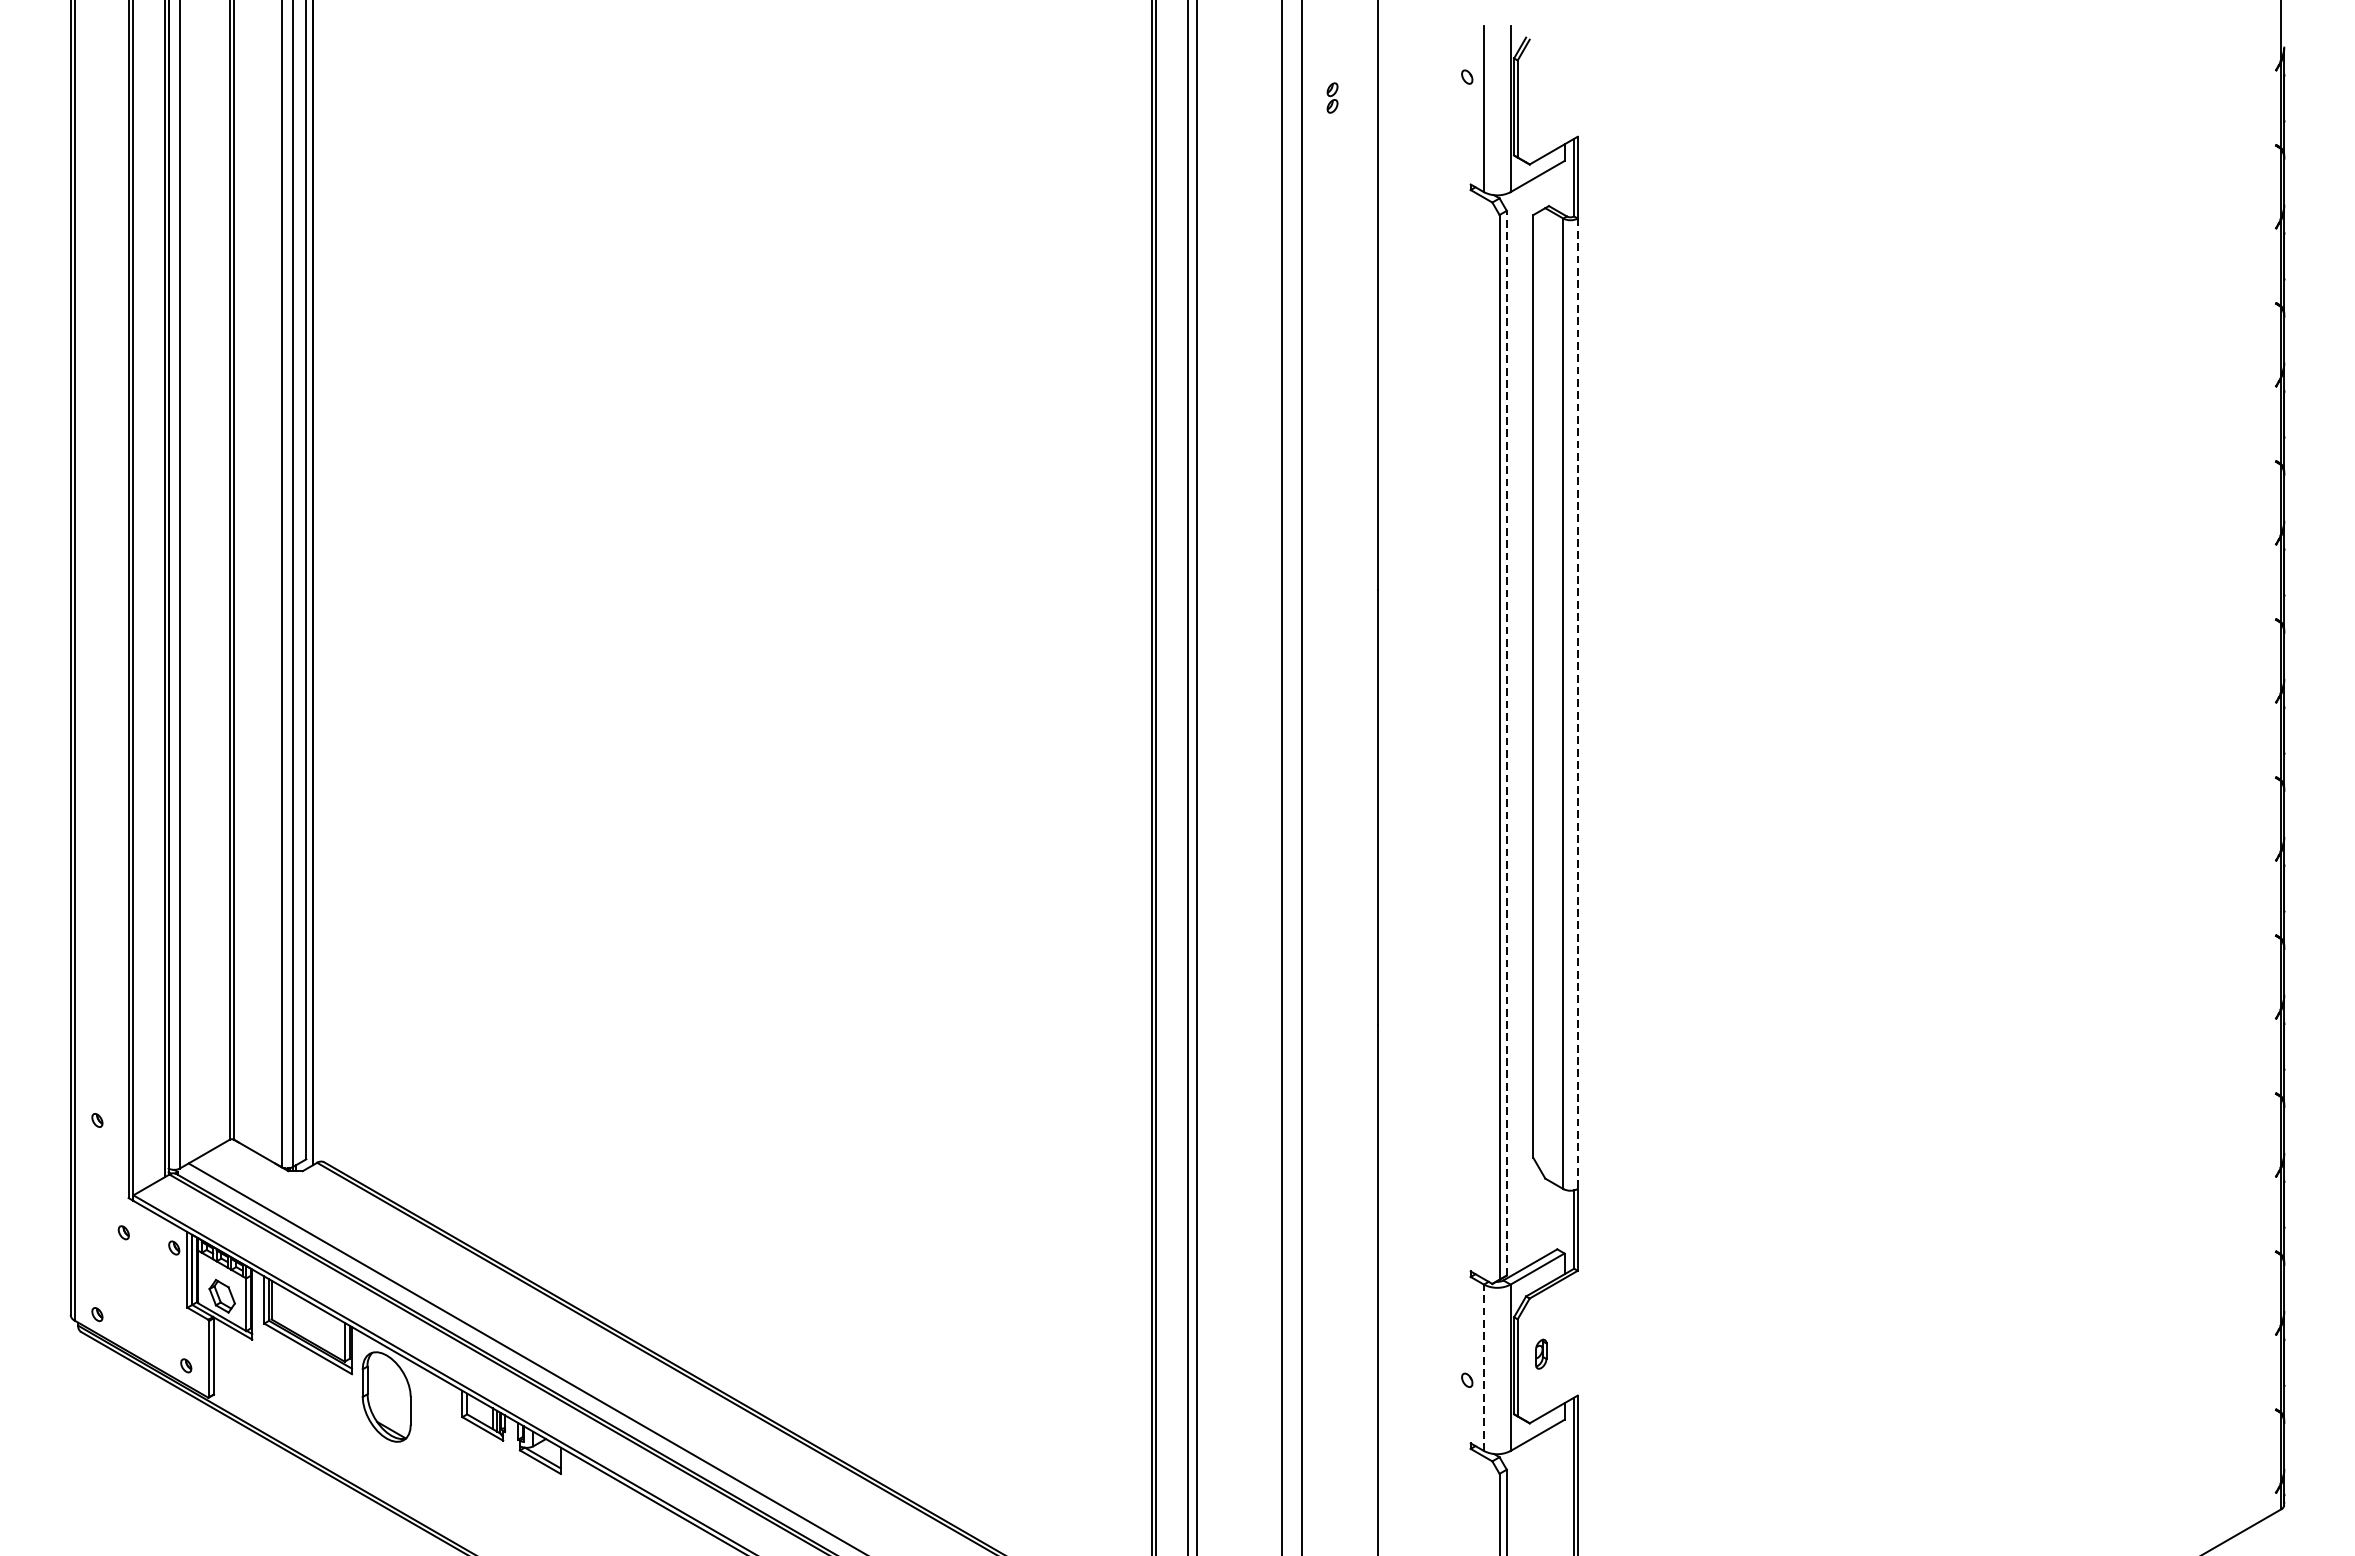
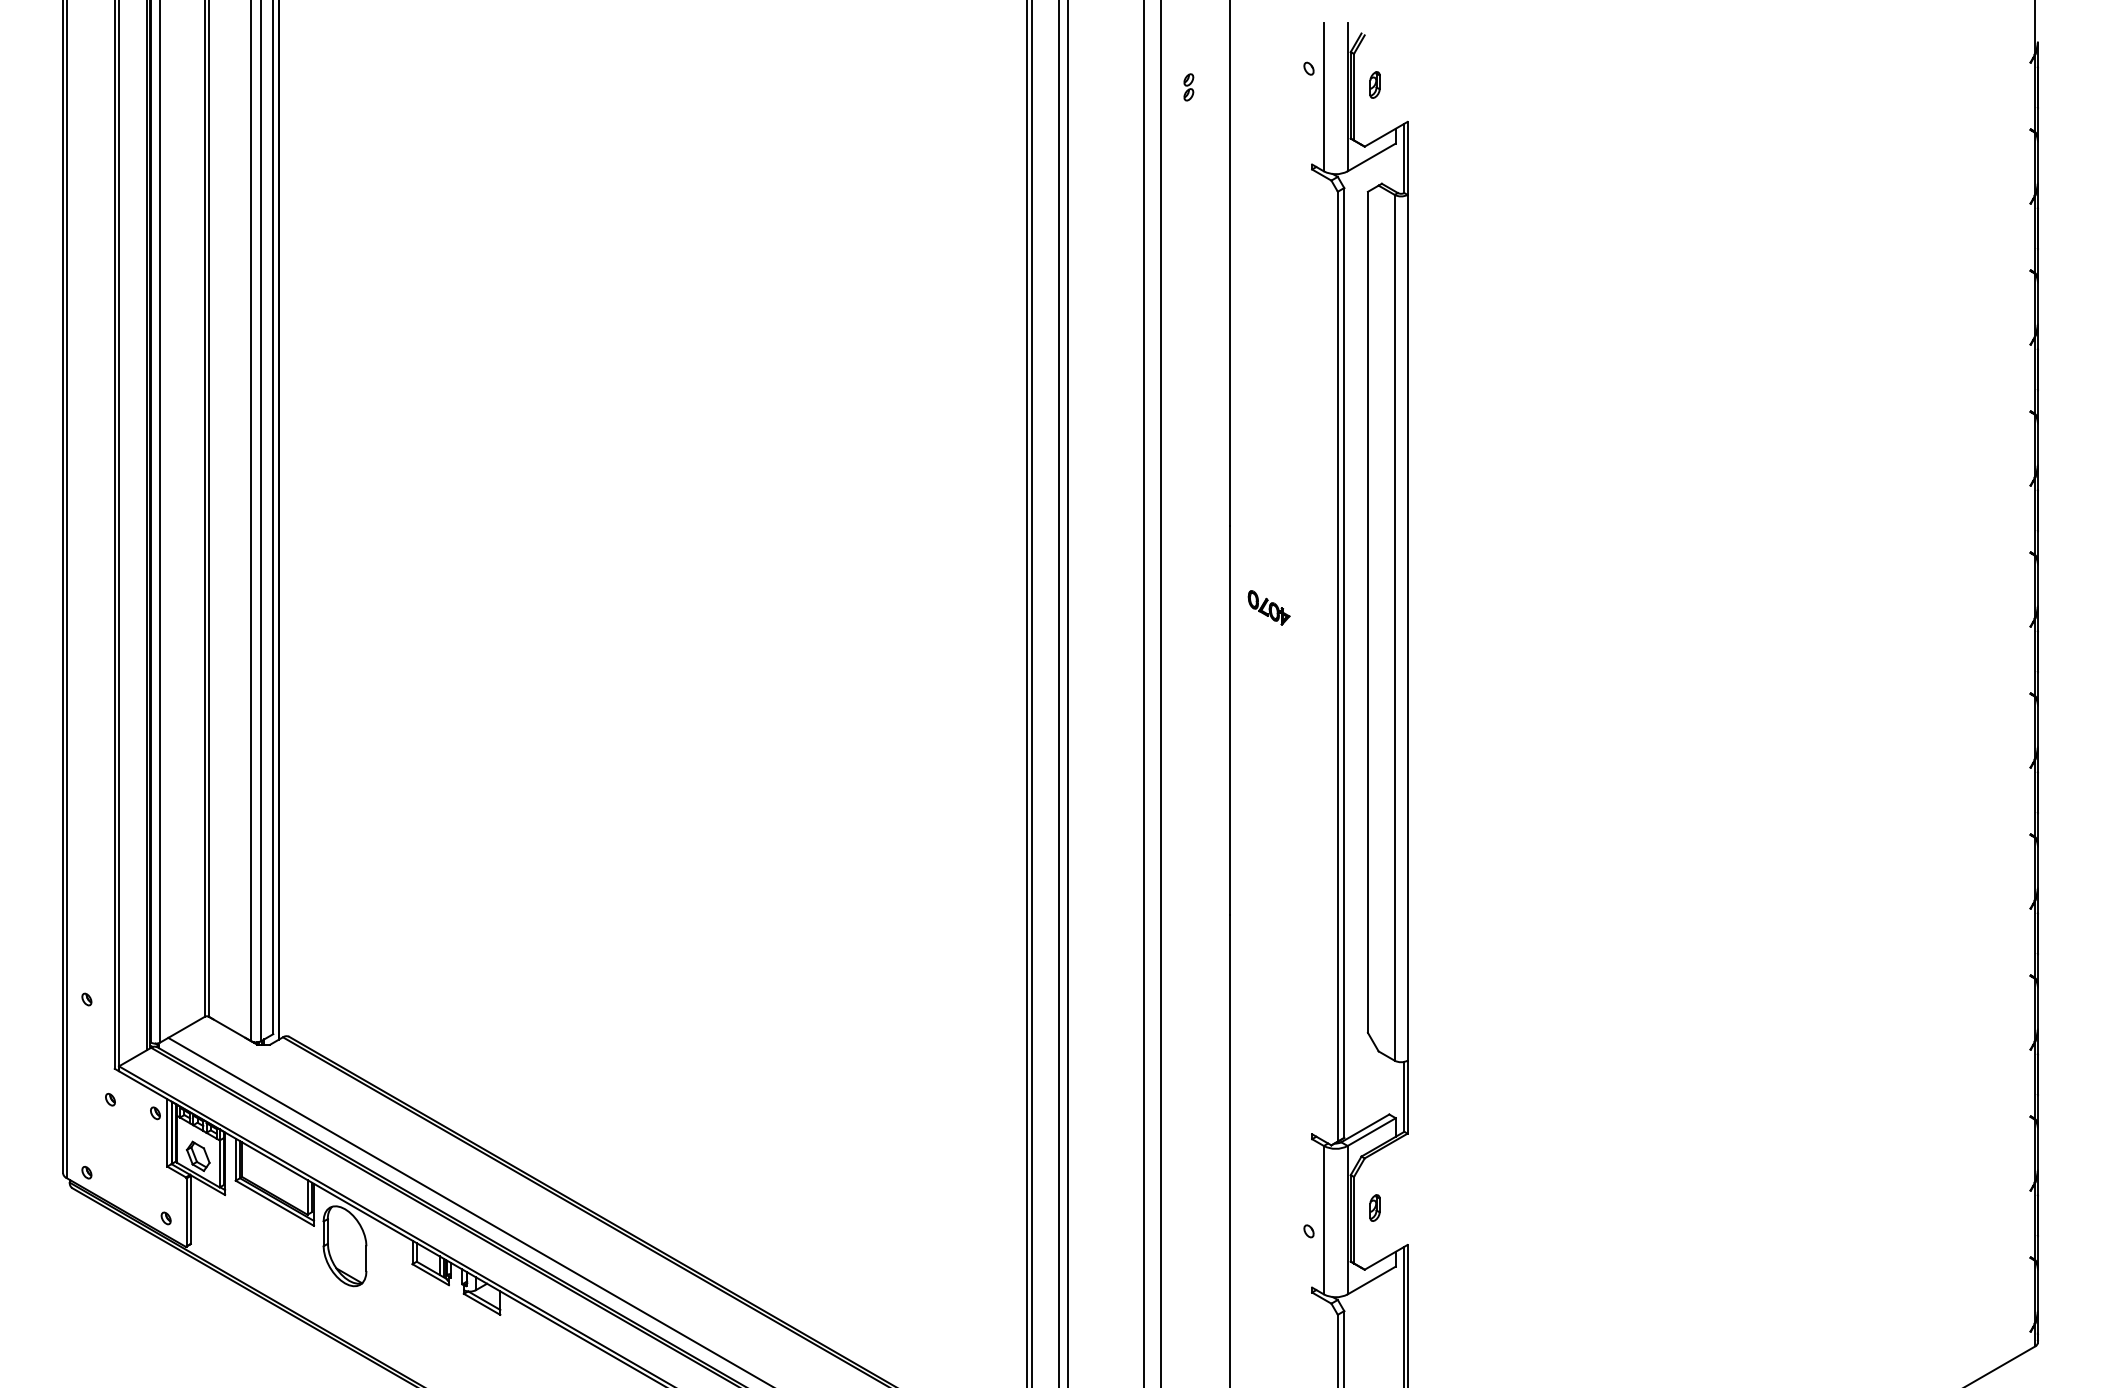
part: (1540, 94) -> (1374, 84), added
part: (1421, 681) -> (1268, 607), added
line: (1577, 703) -> (1407, 627), dashed -> solid
line: (1507, 742) -> (1344, 662), dashed -> solid
line: (1483, 1367) -> (1323, 1219), dashed -> solid

